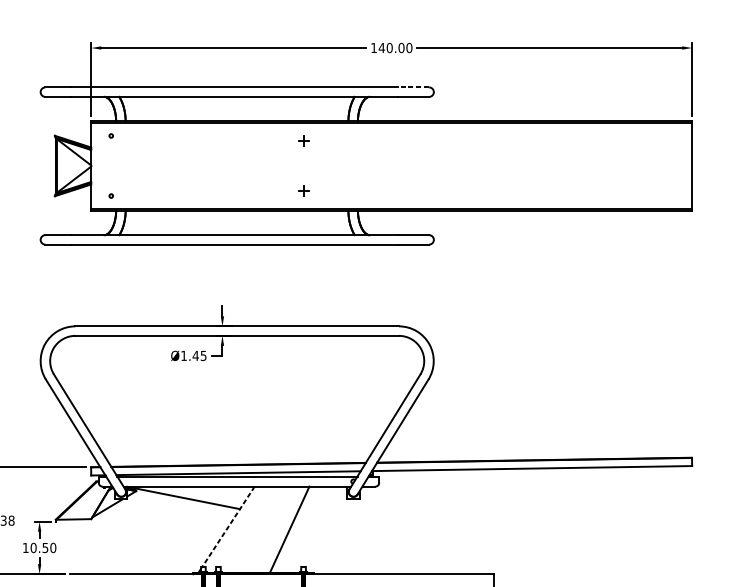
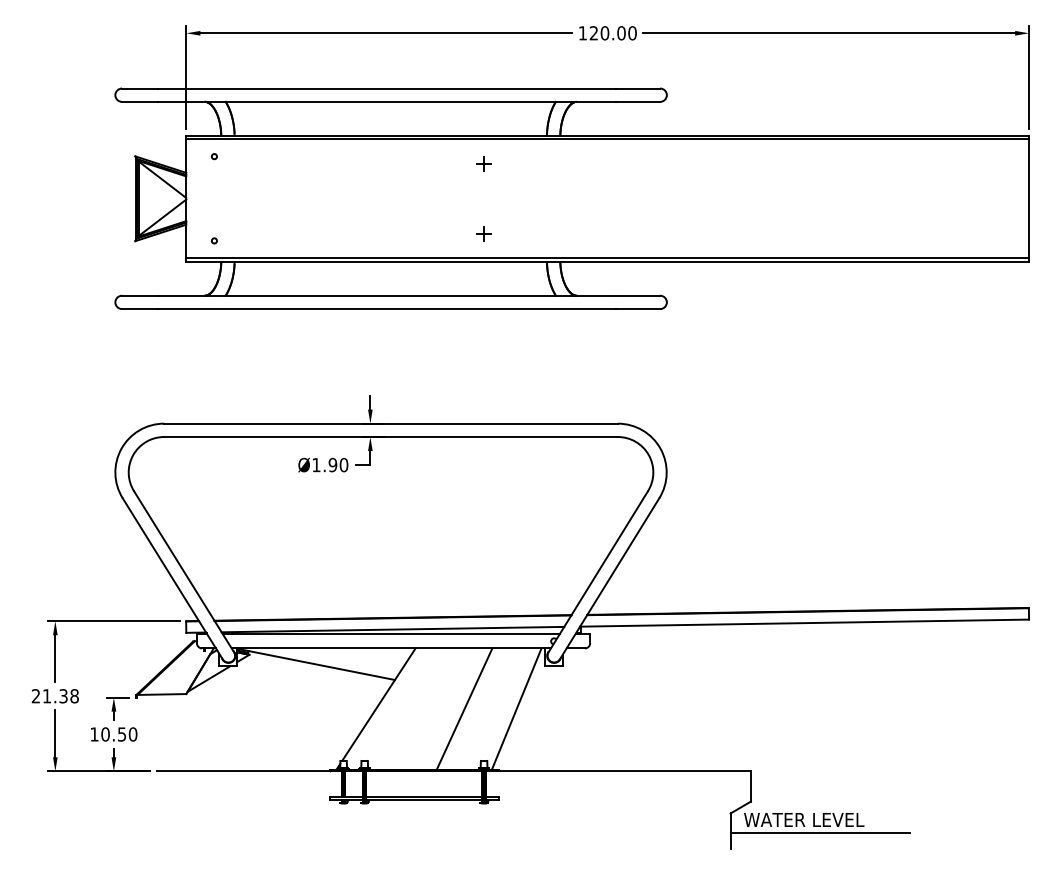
text: (381, 48) -> (593, 33), 140.00 -> 120.00
line: (412, 87) -> (637, 88), dashed -> solid
text: (199, 355) -> (338, 464), Ø1.45 -> Ø1.90
line: (228, 527) -> (378, 705), dashed -> solid
line: (326, 529) -> (516, 708), added

